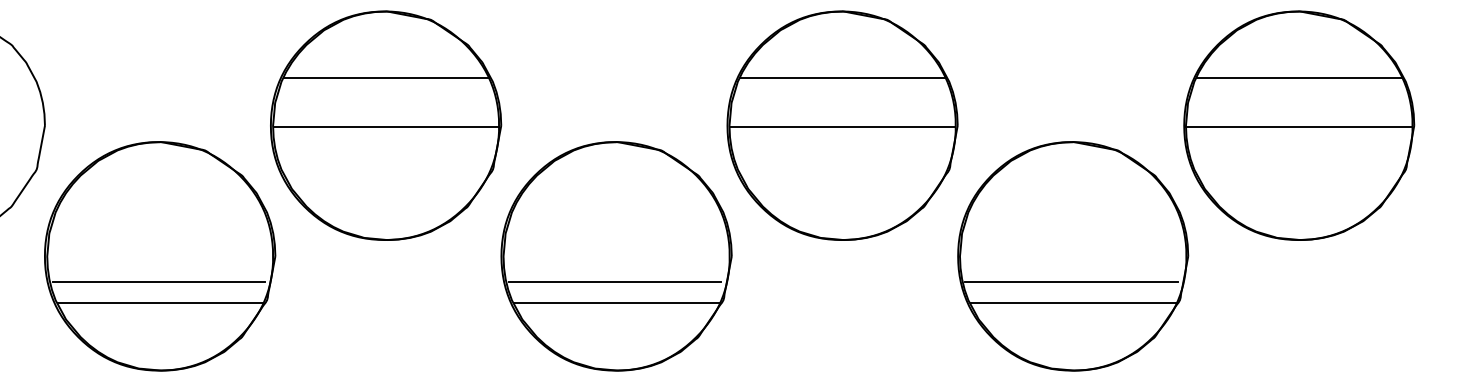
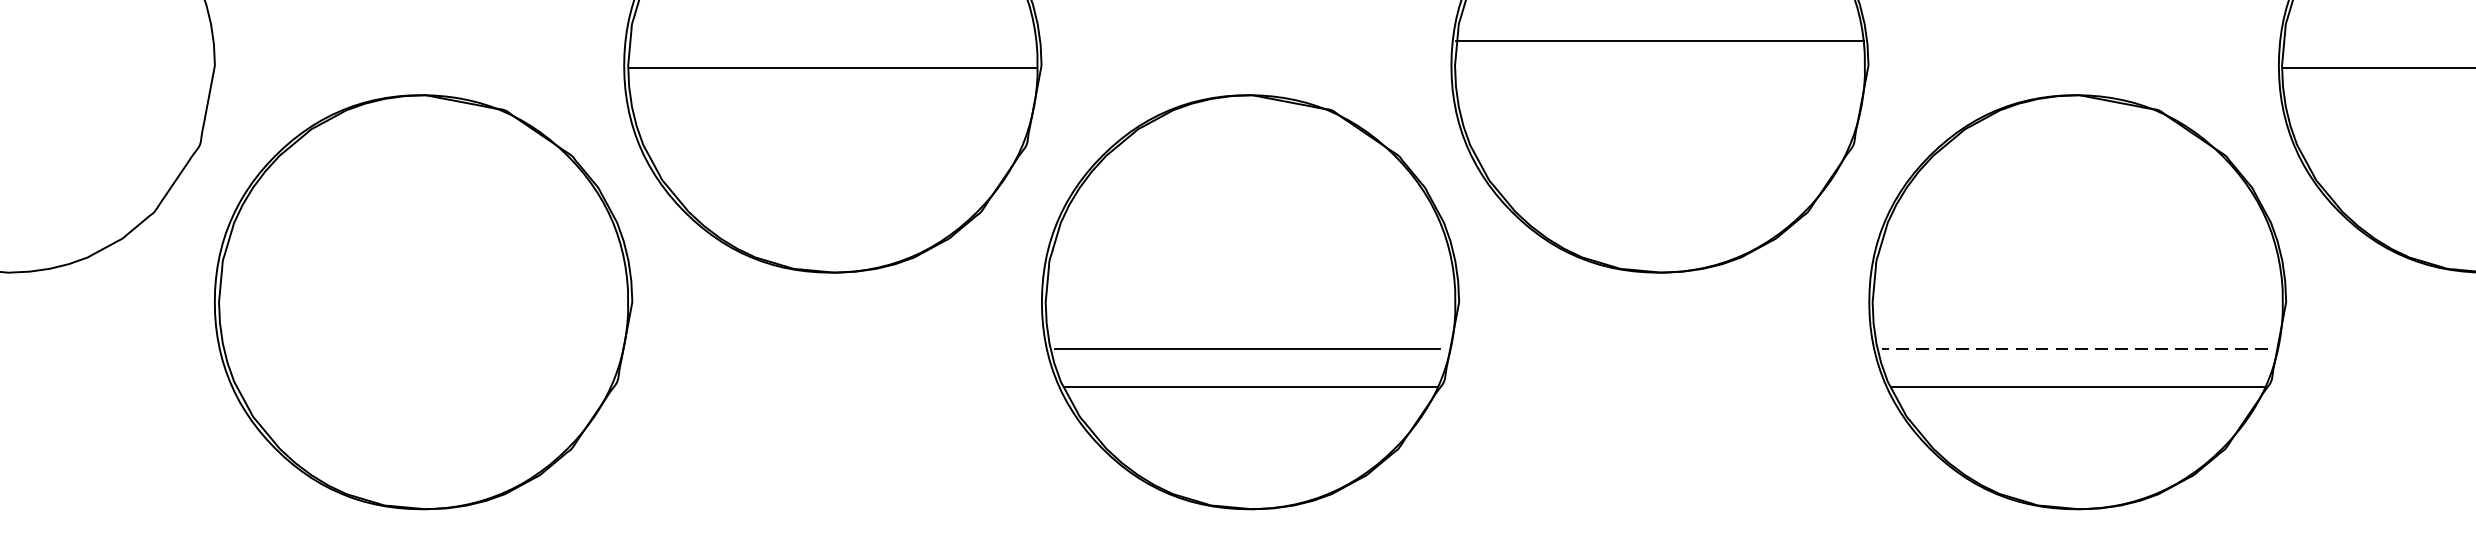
line: (842, 127) -> (1659, 41), moved
line: (158, 282) -> (420, 349), removed
line: (1071, 282) -> (2074, 349), solid -> dashed
line: (160, 303) -> (424, 387), removed

